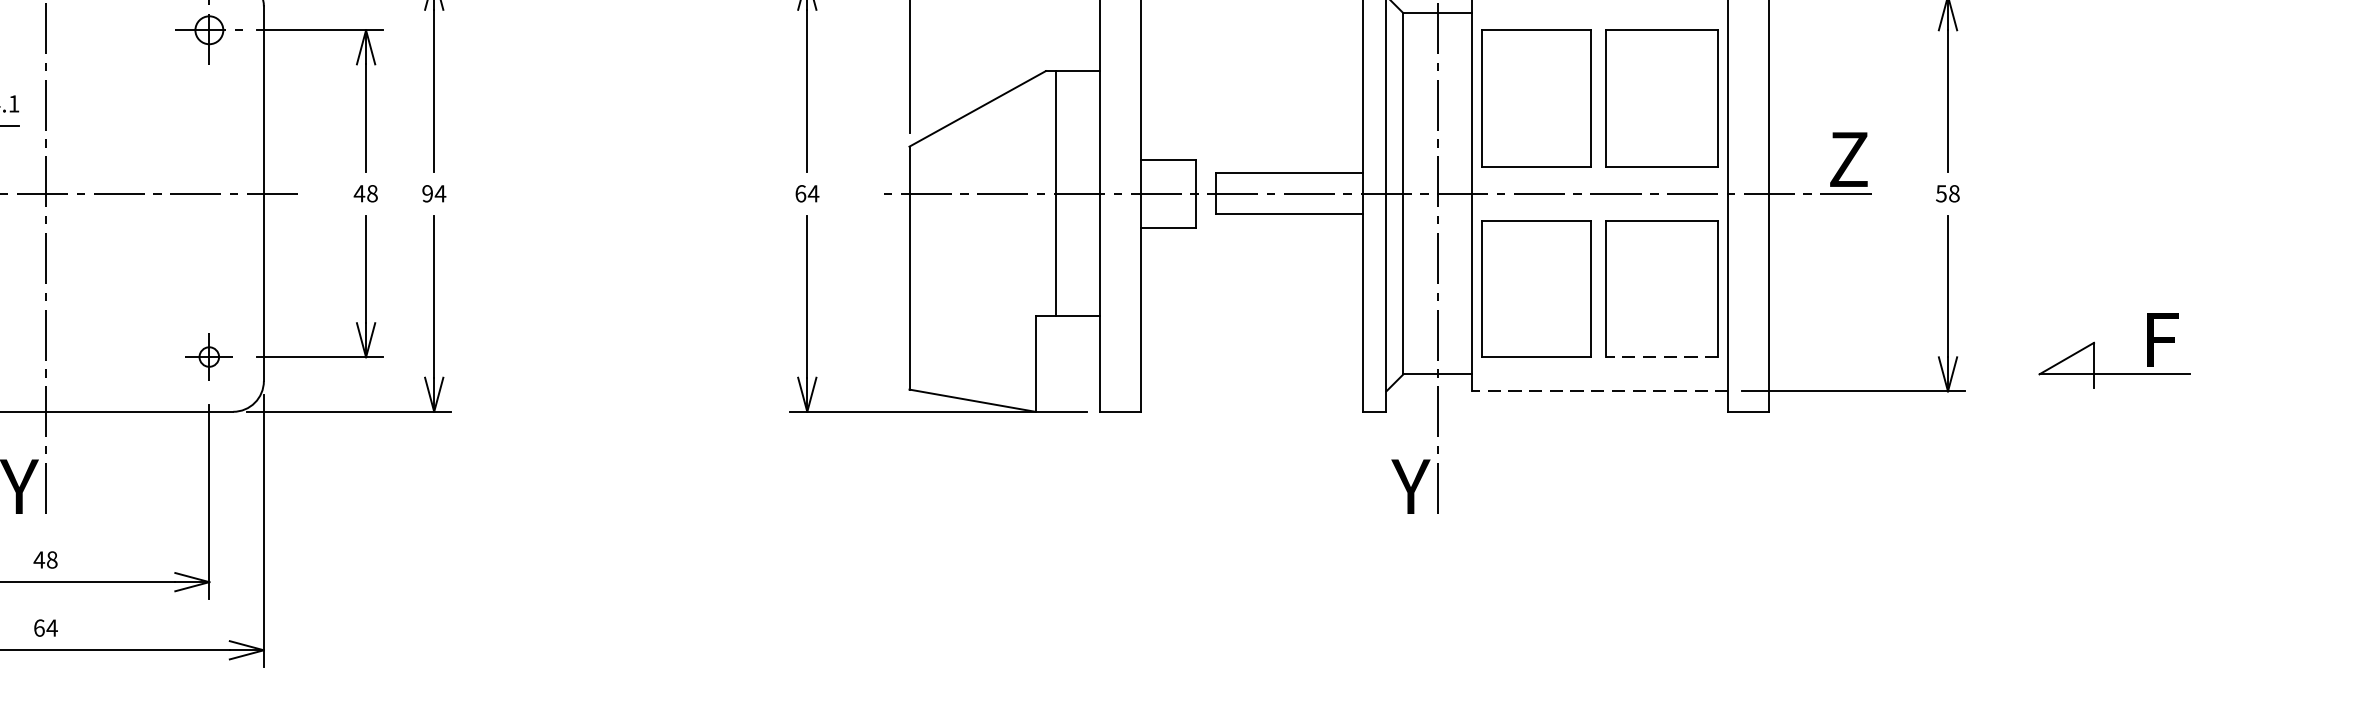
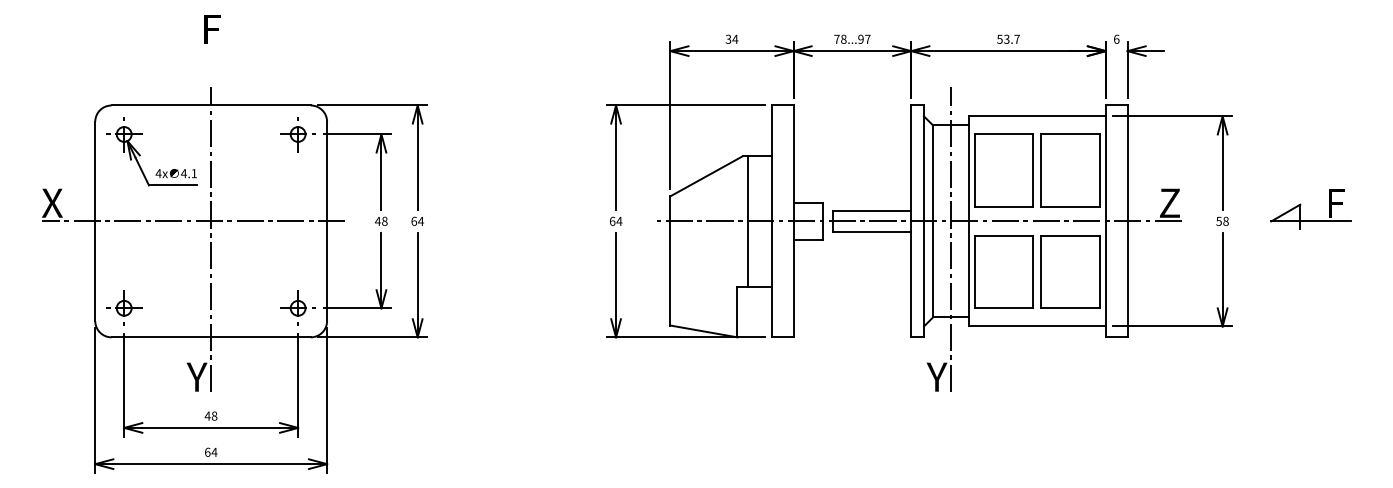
text: (428, 192) -> (414, 220), 94 -> 64
part: (2096, 344) -> (1301, 205), moved
part: (208, 355) -> (297, 307), size x1.43
line: (1661, 357) -> (1070, 308), dashed -> solid
line: (1599, 391) -> (1037, 326), dashed -> solid

